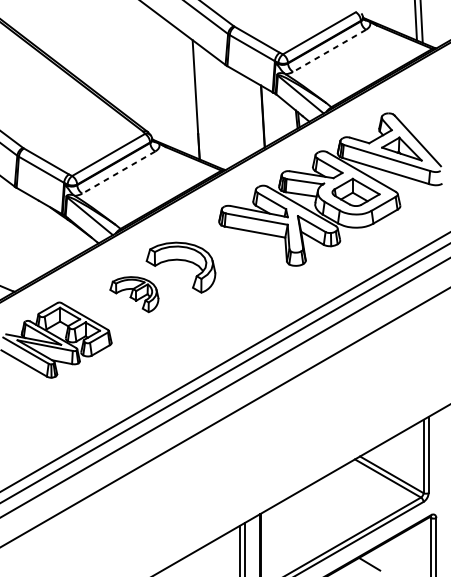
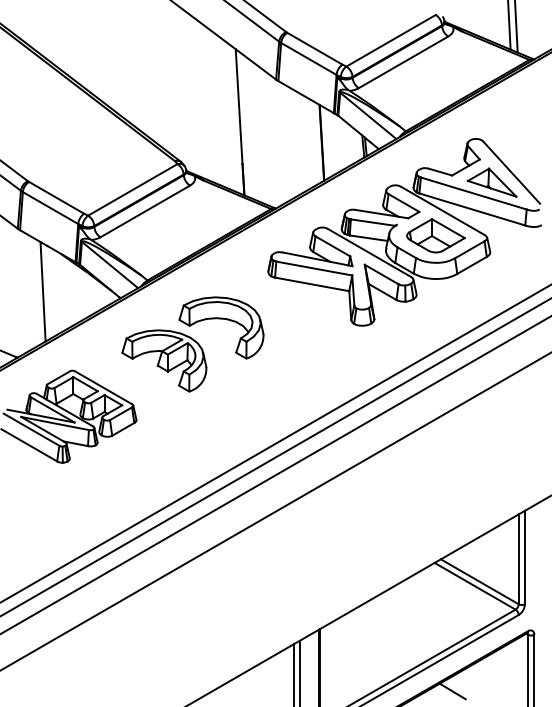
line: (329, 51) -> (403, 62), dashed -> solid
line: (118, 172) -> (145, 211), dashed -> solid
line: (34, 237) -> (42, 291), added
part: (134, 294) -> (164, 360), size x1.43

